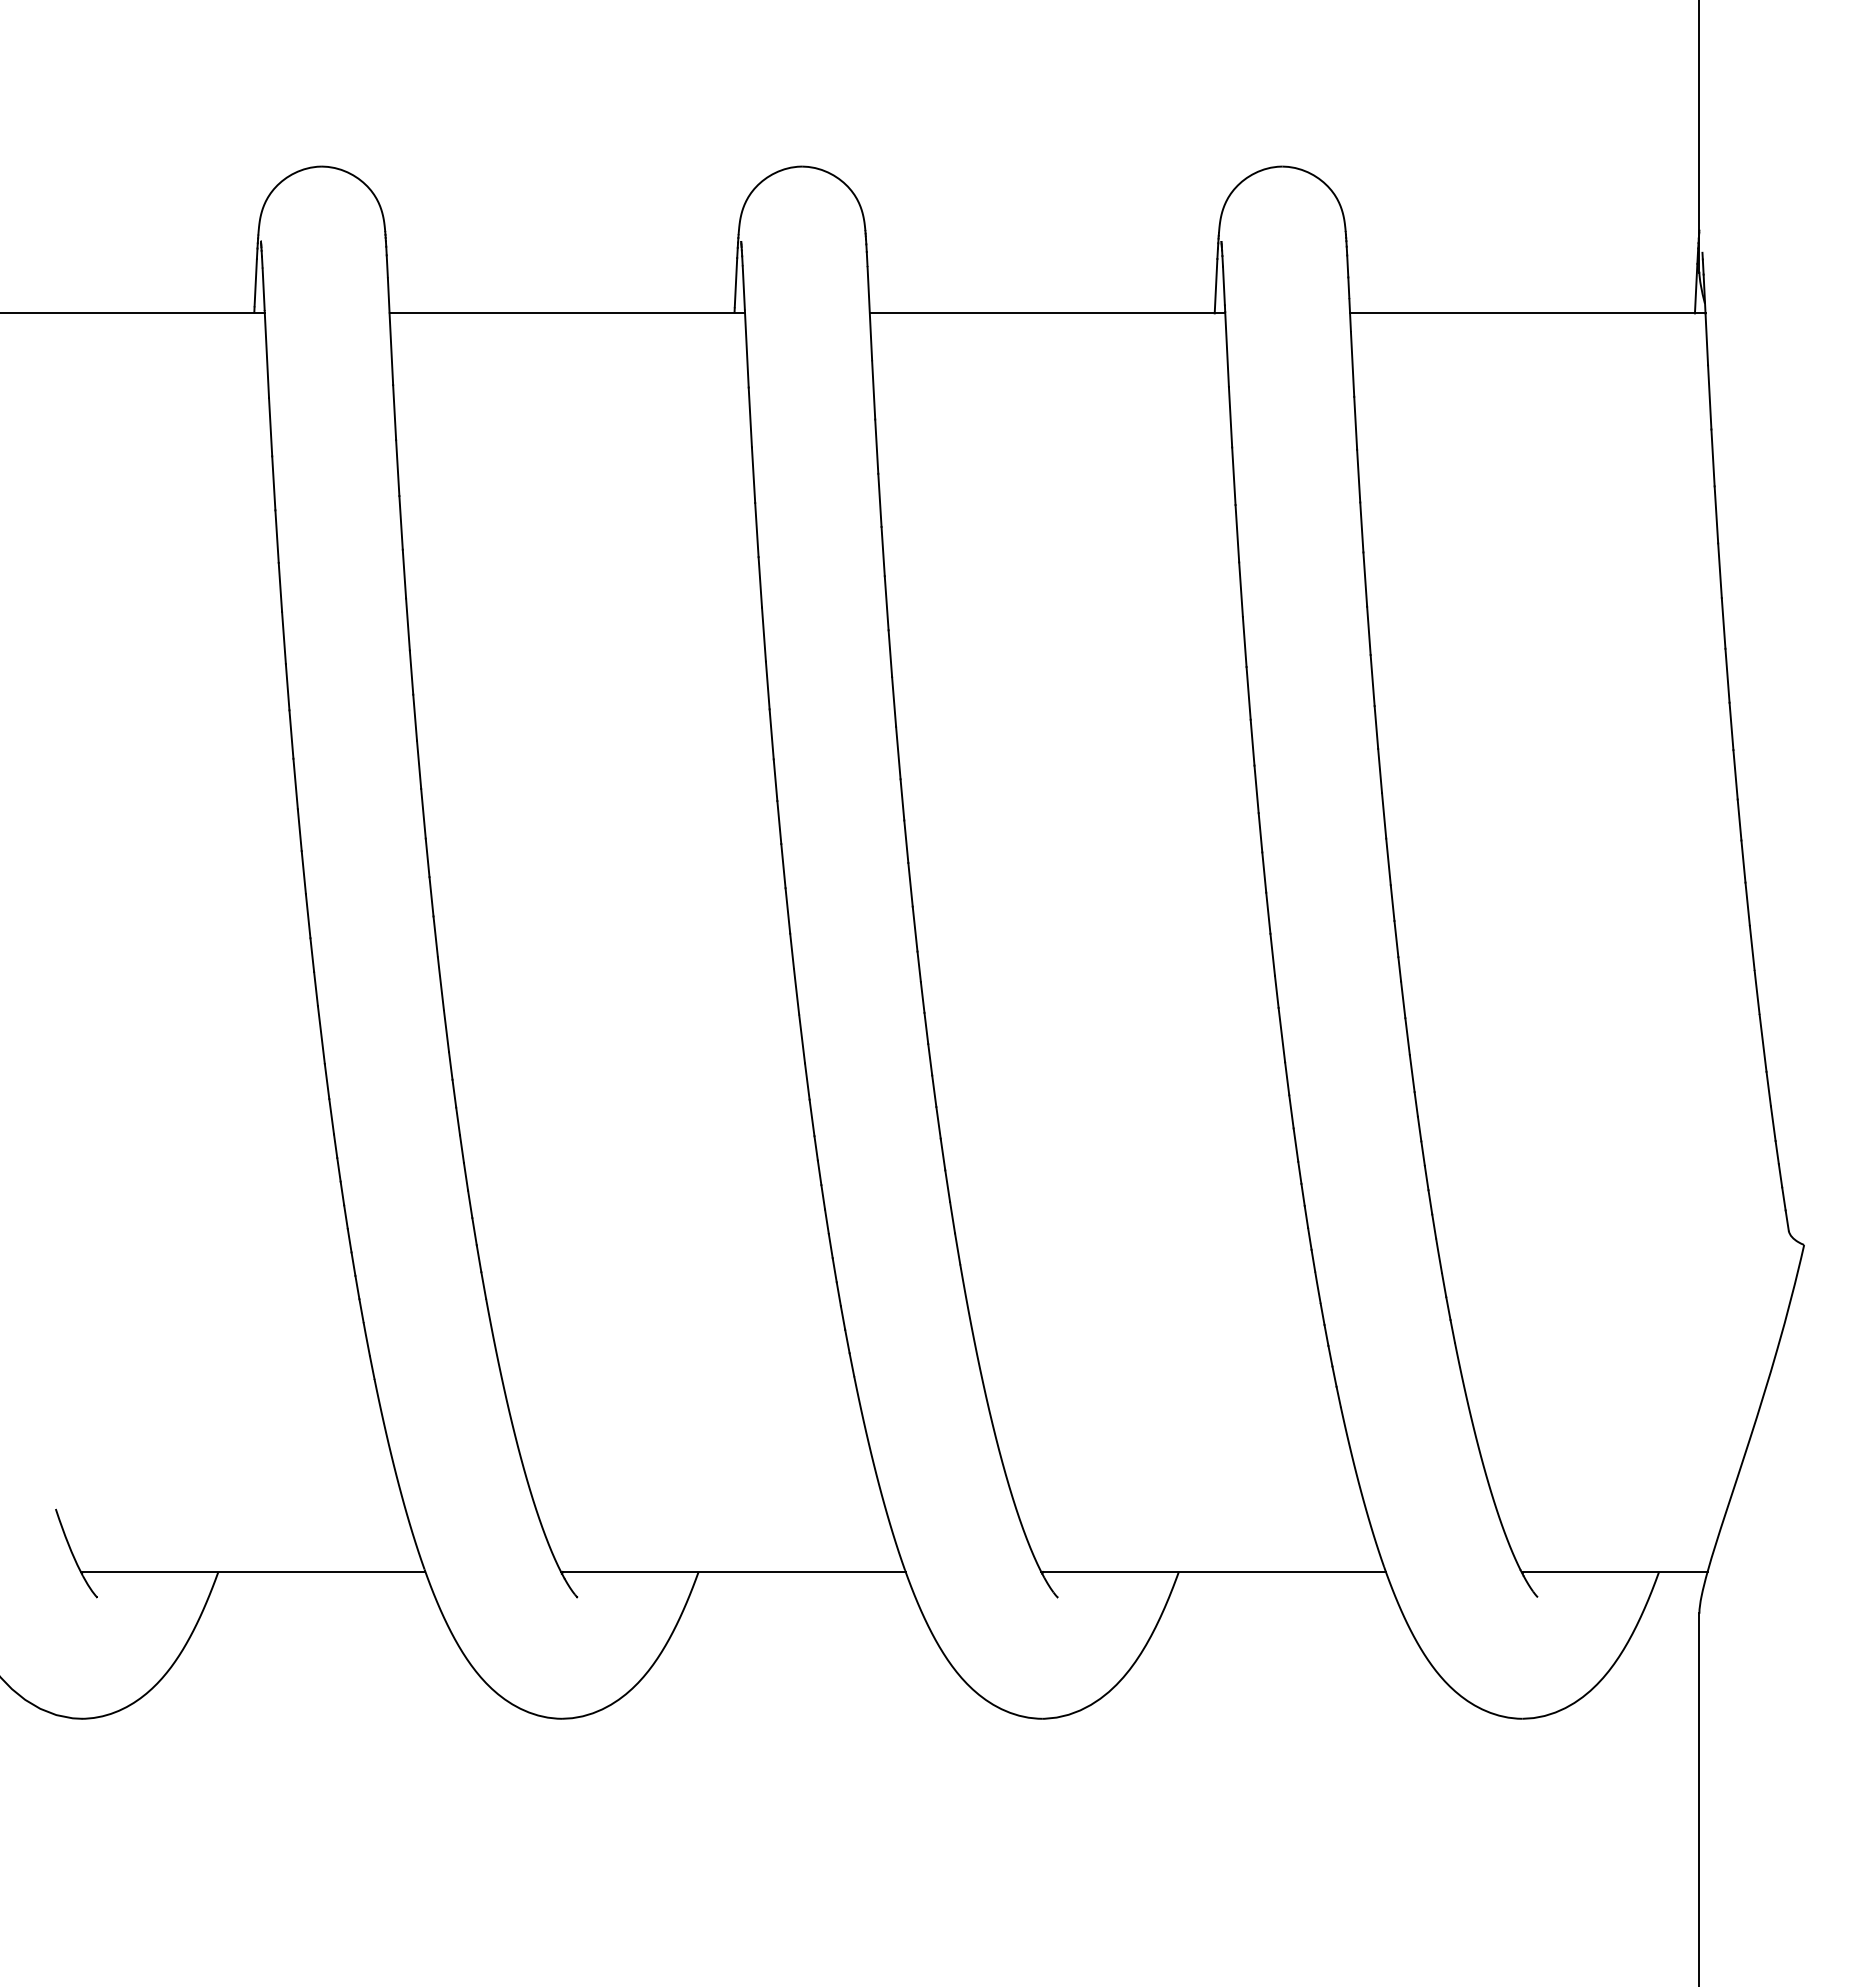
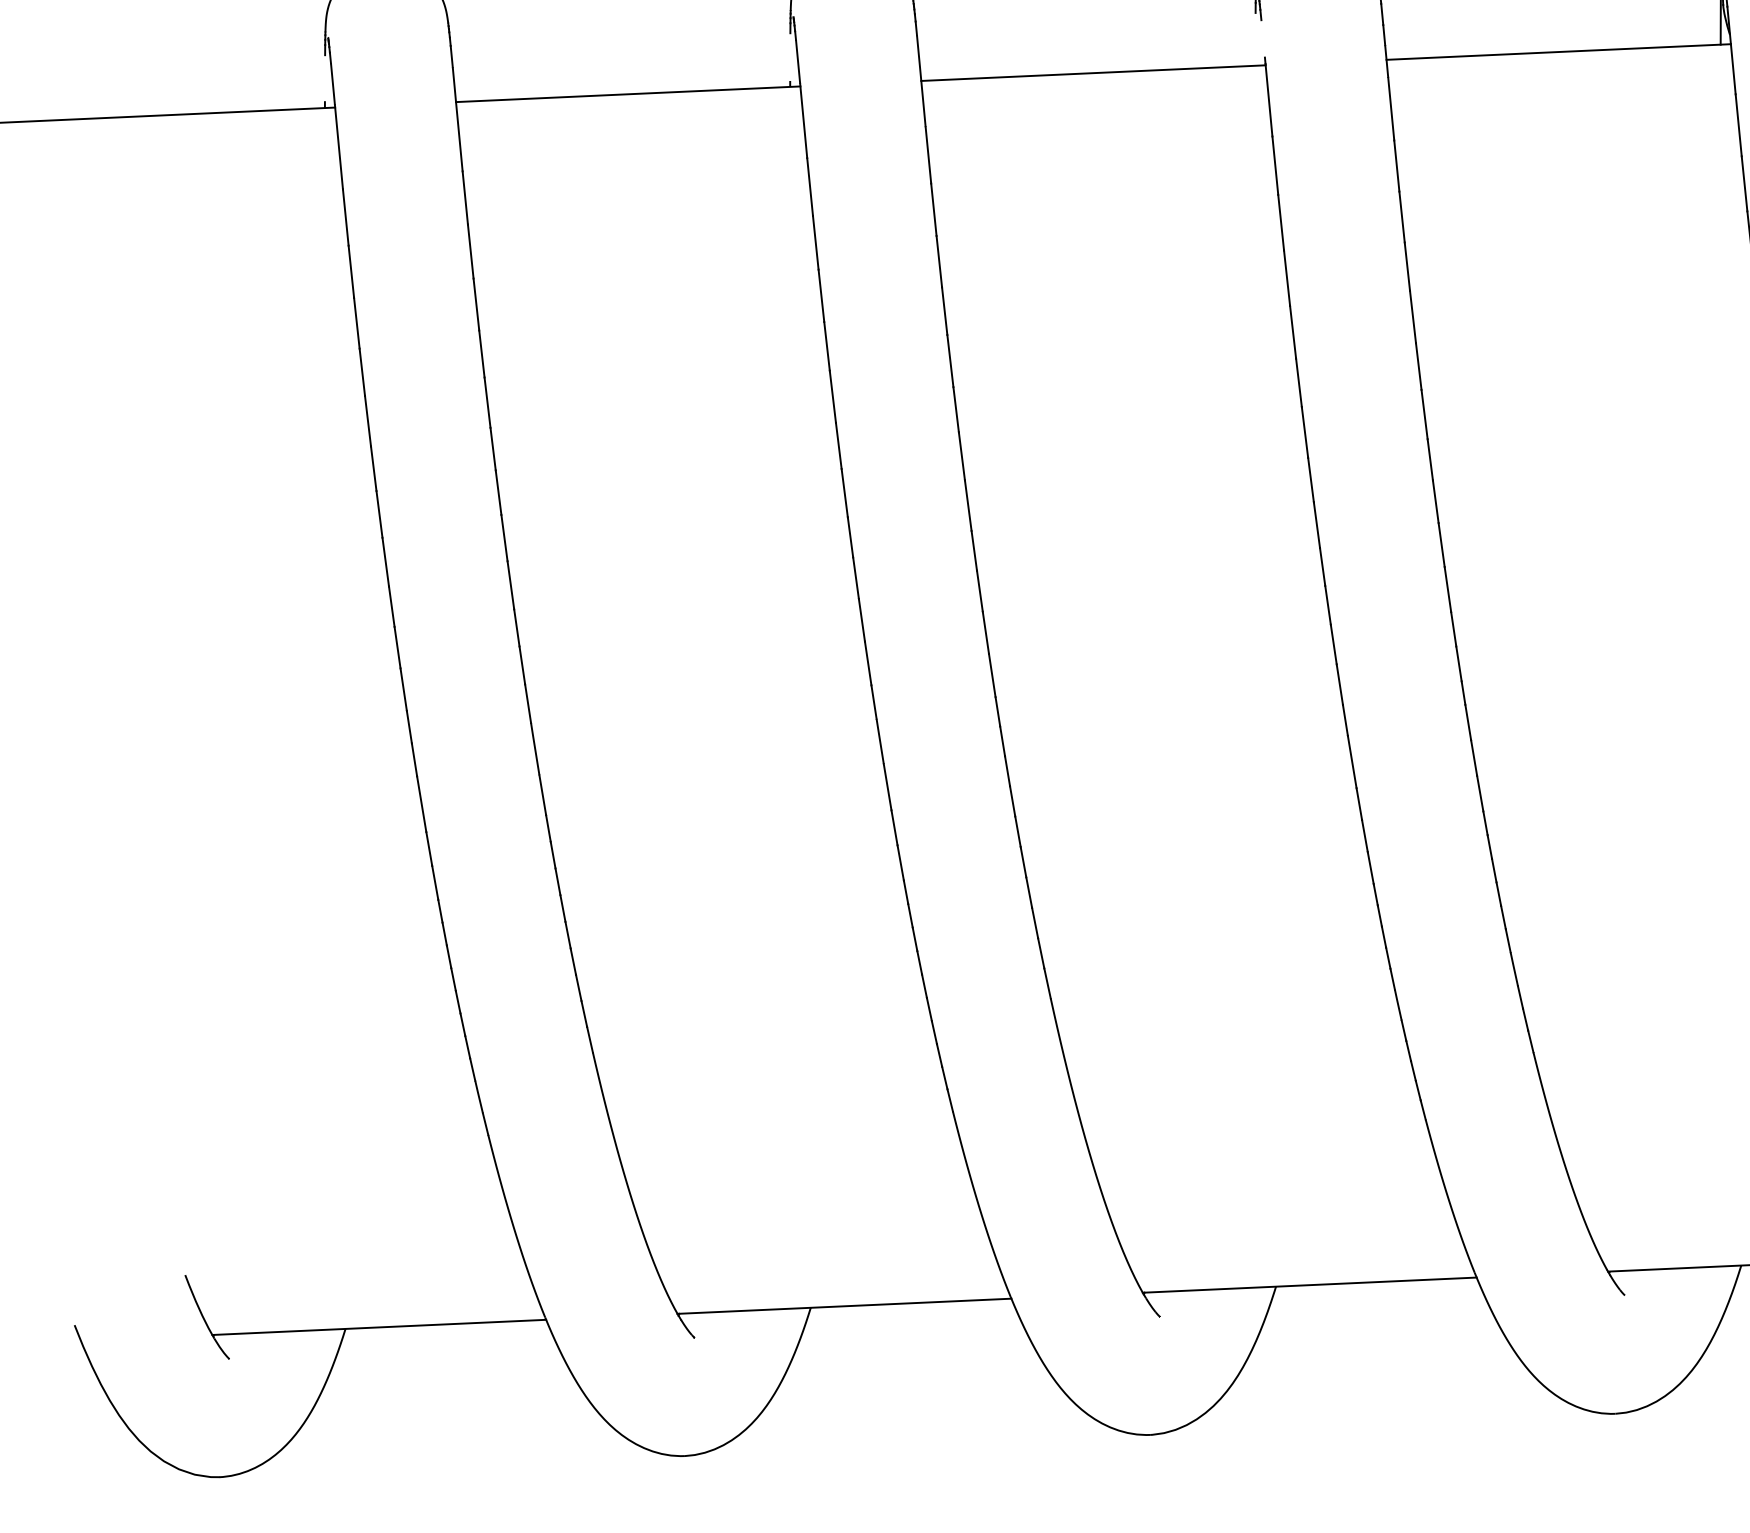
line: (255, 282) -> (324, 78), removed
line: (735, 282) -> (789, 56), removed
line: (1223, 285) -> (1262, 38), removed
line: (1215, 286) -> (1255, 39), removed

